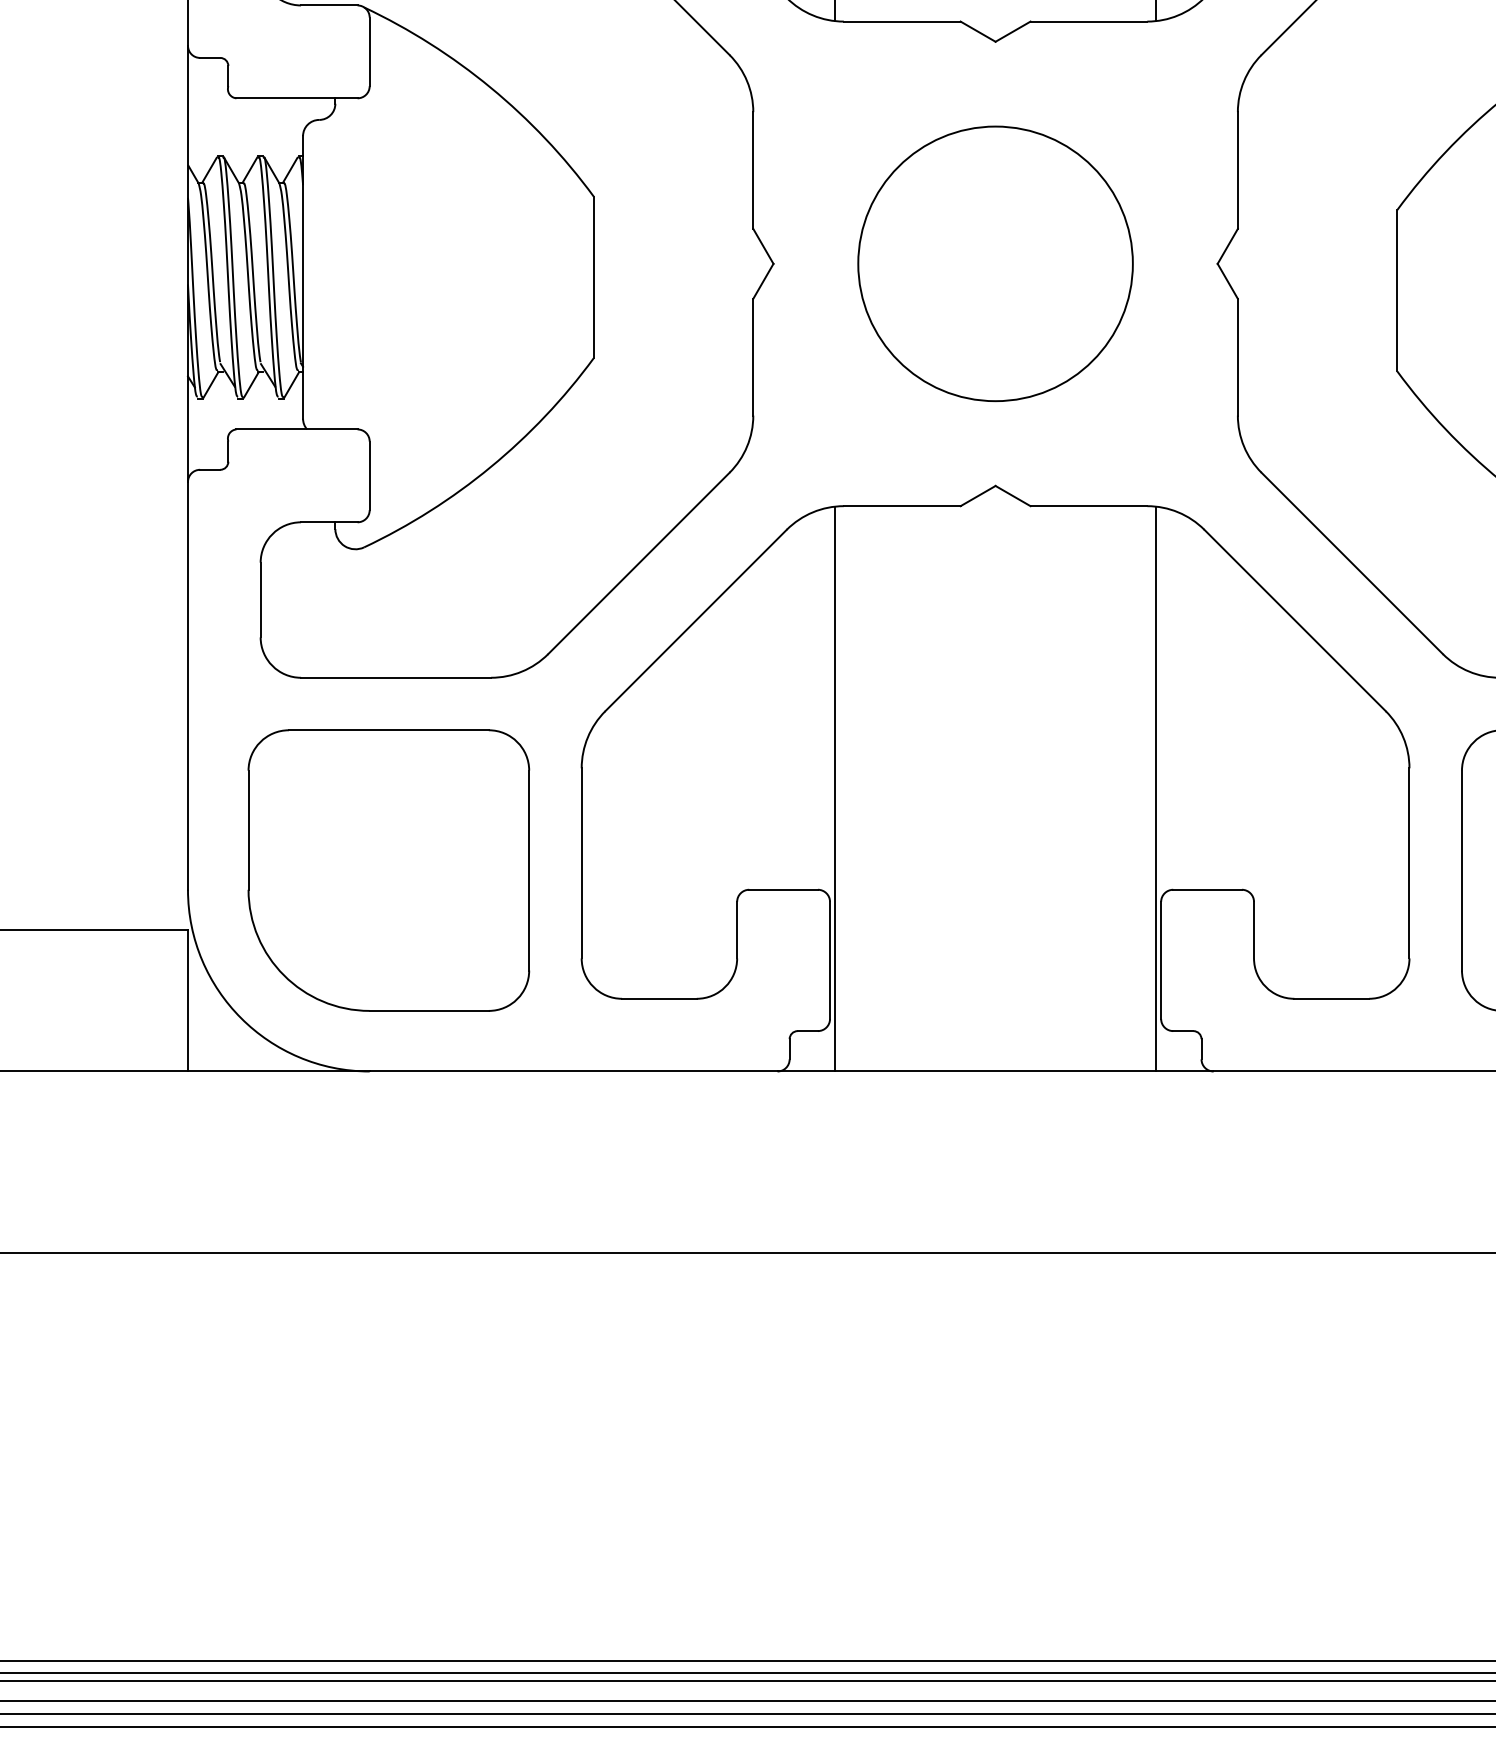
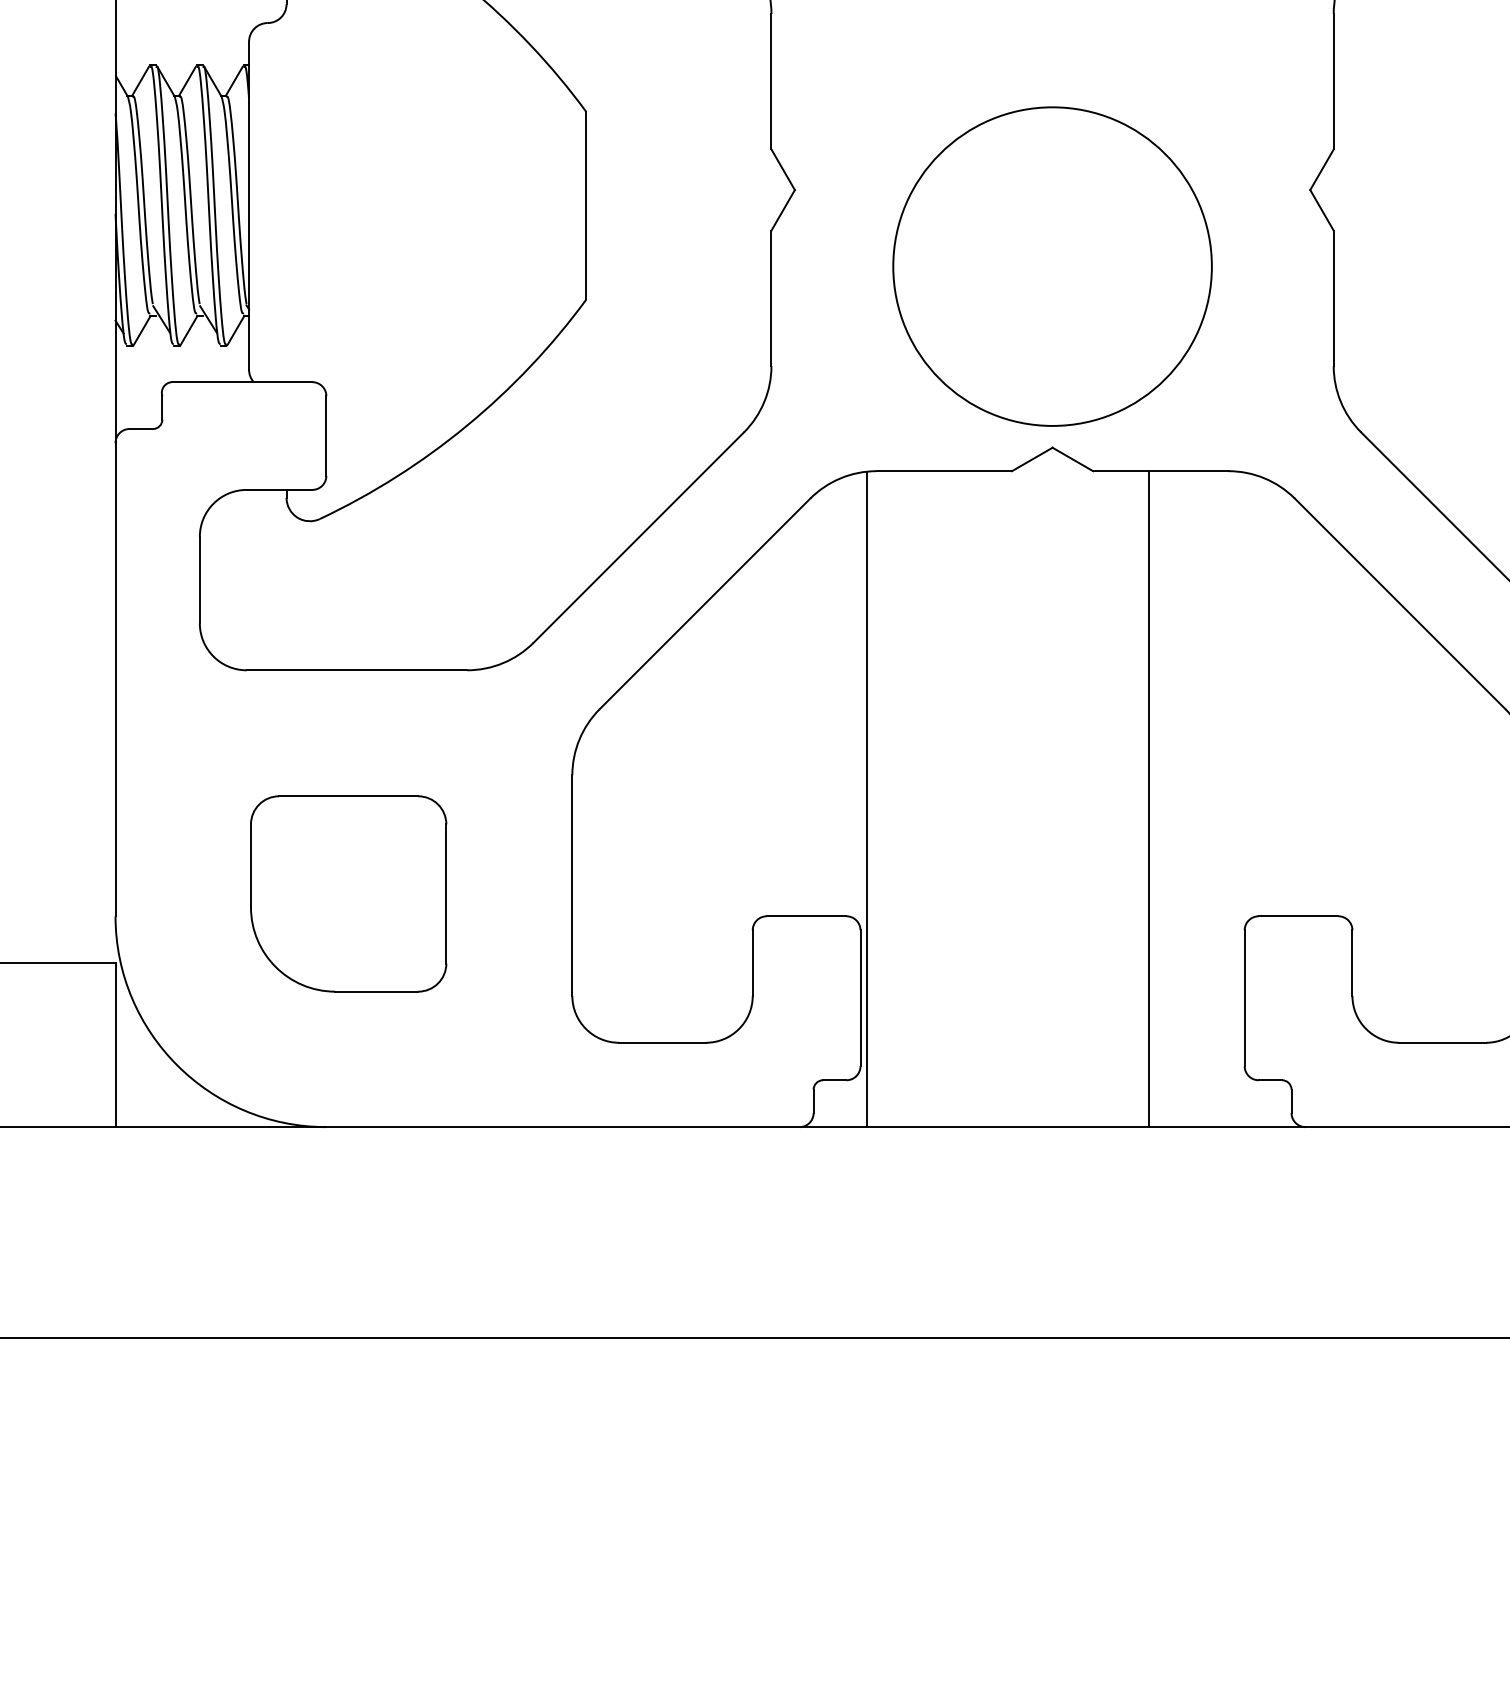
circle: (995, 263) -> (1052, 266), moved
line: (1155, 788) -> (1148, 798), moved
part: (388, 870) -> (348, 893), size x0.6

